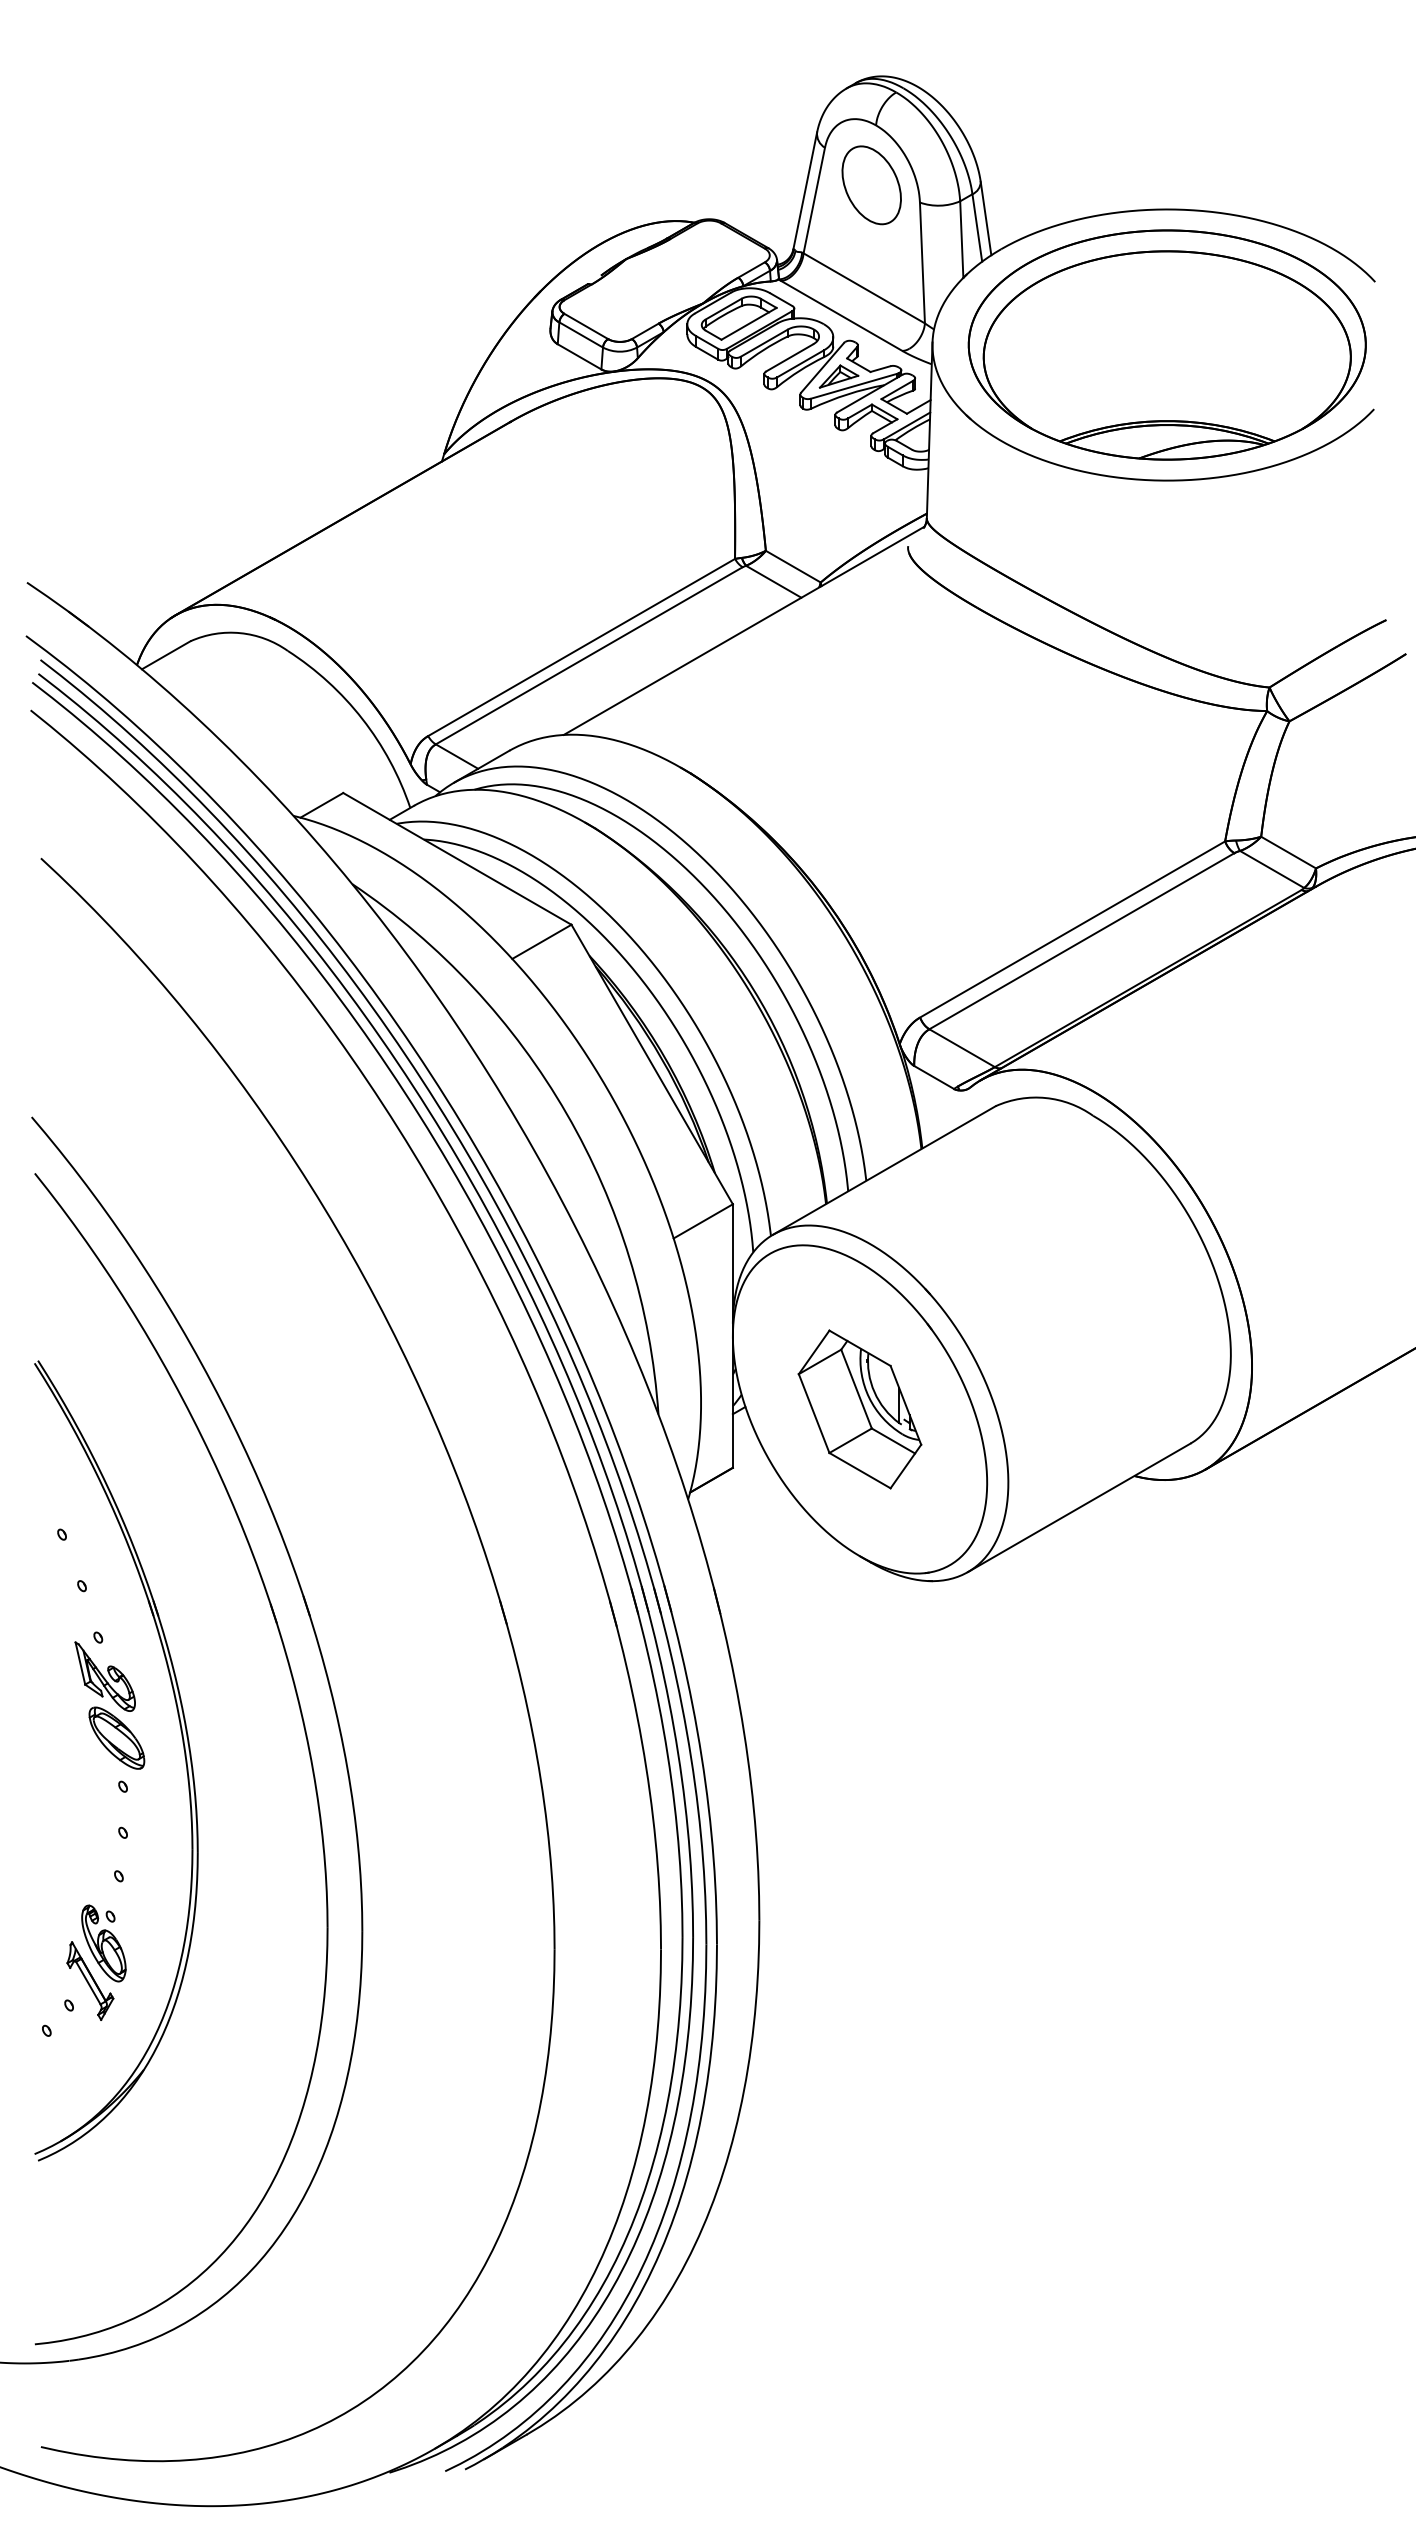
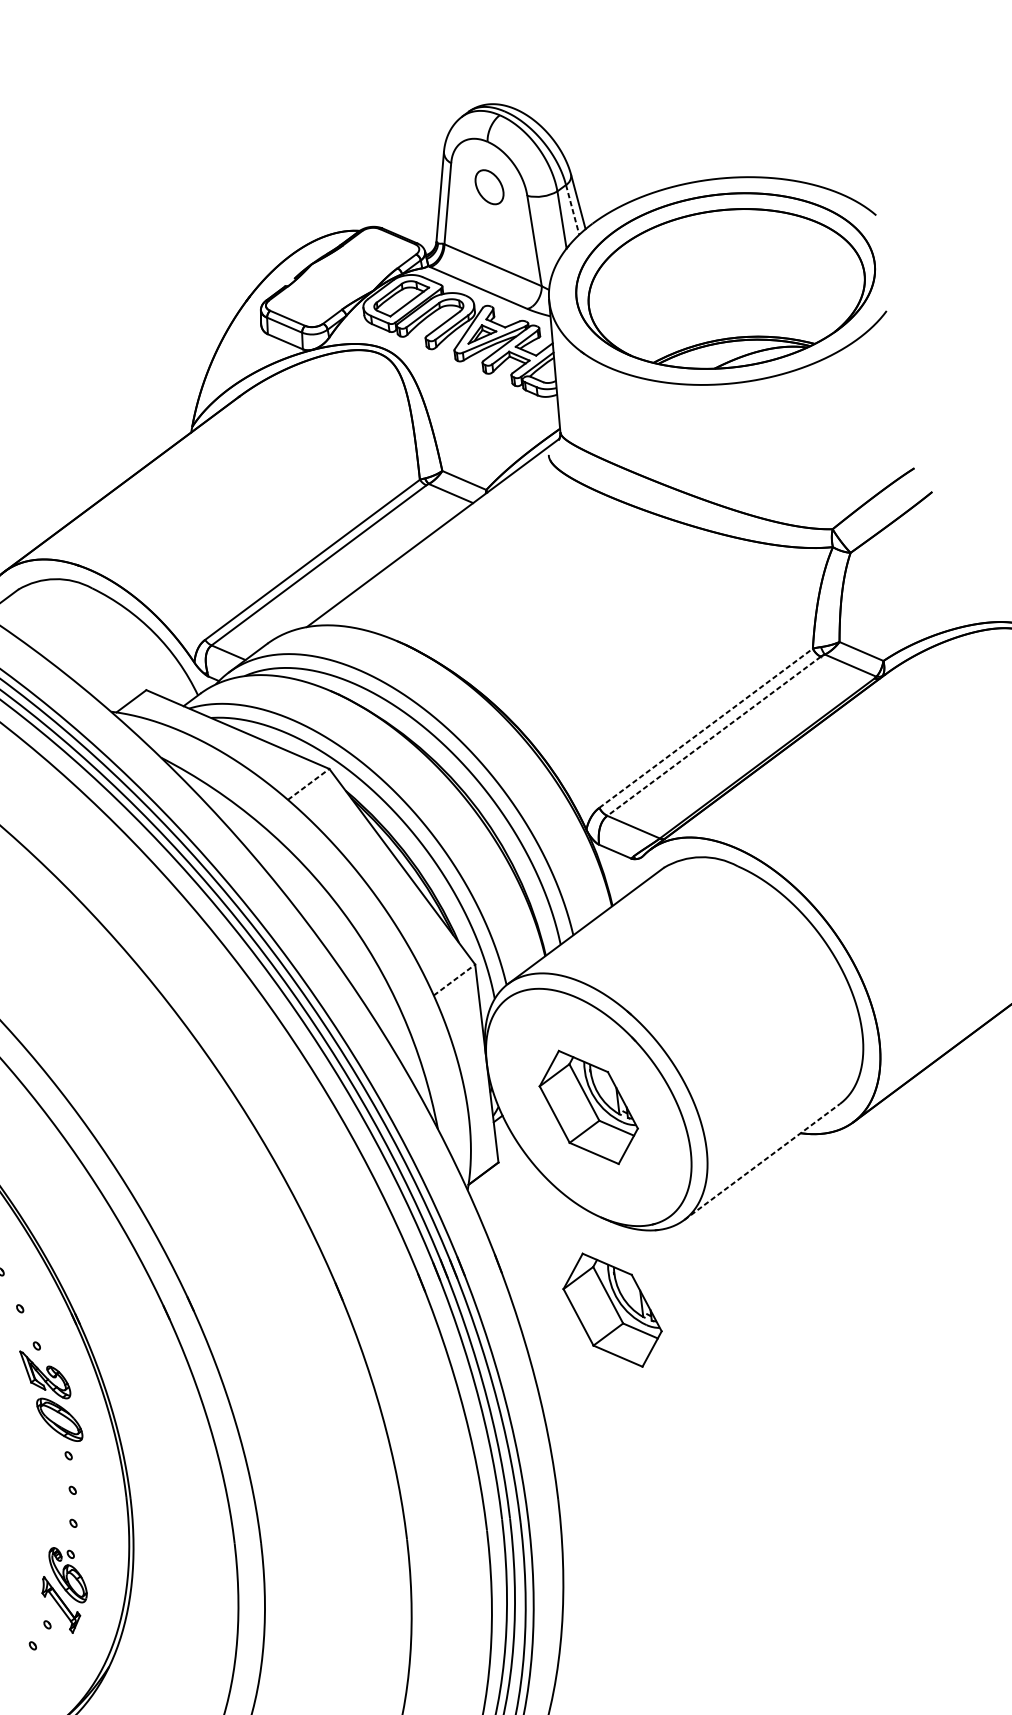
part: (871, 185) -> (489, 187), size x0.6
line: (977, 228) -> (572, 210), solid -> dashed
line: (1073, 929) -> (706, 728), solid -> dashed
line: (542, 941) -> (309, 784), solid -> dashed
line: (1081, 941) -> (713, 736), solid -> dashed
line: (703, 1221) -> (454, 980), solid -> dashed
line: (1079, 1507) -> (762, 1161), solid -> dashed
part: (859, 1679) -> (612, 1310), added

